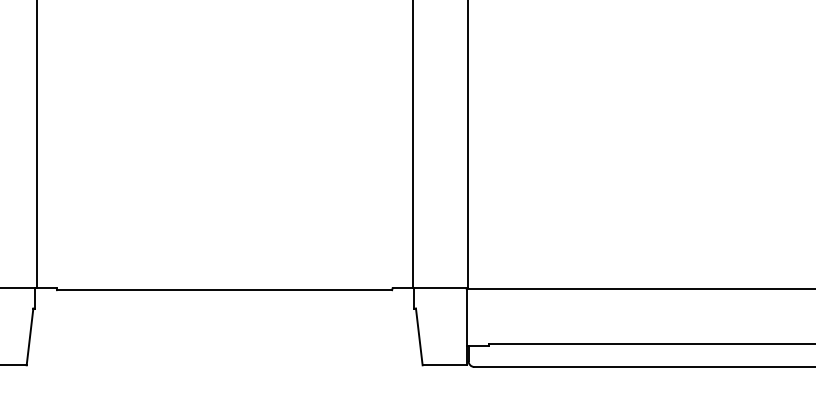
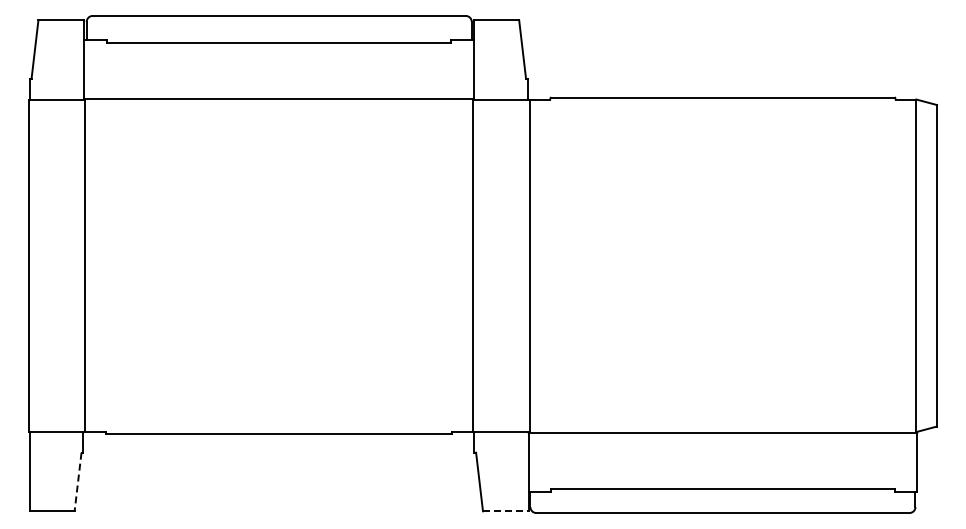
line: (30, 337) -> (78, 482), solid -> dashed
line: (444, 365) -> (505, 511), solid -> dashed

